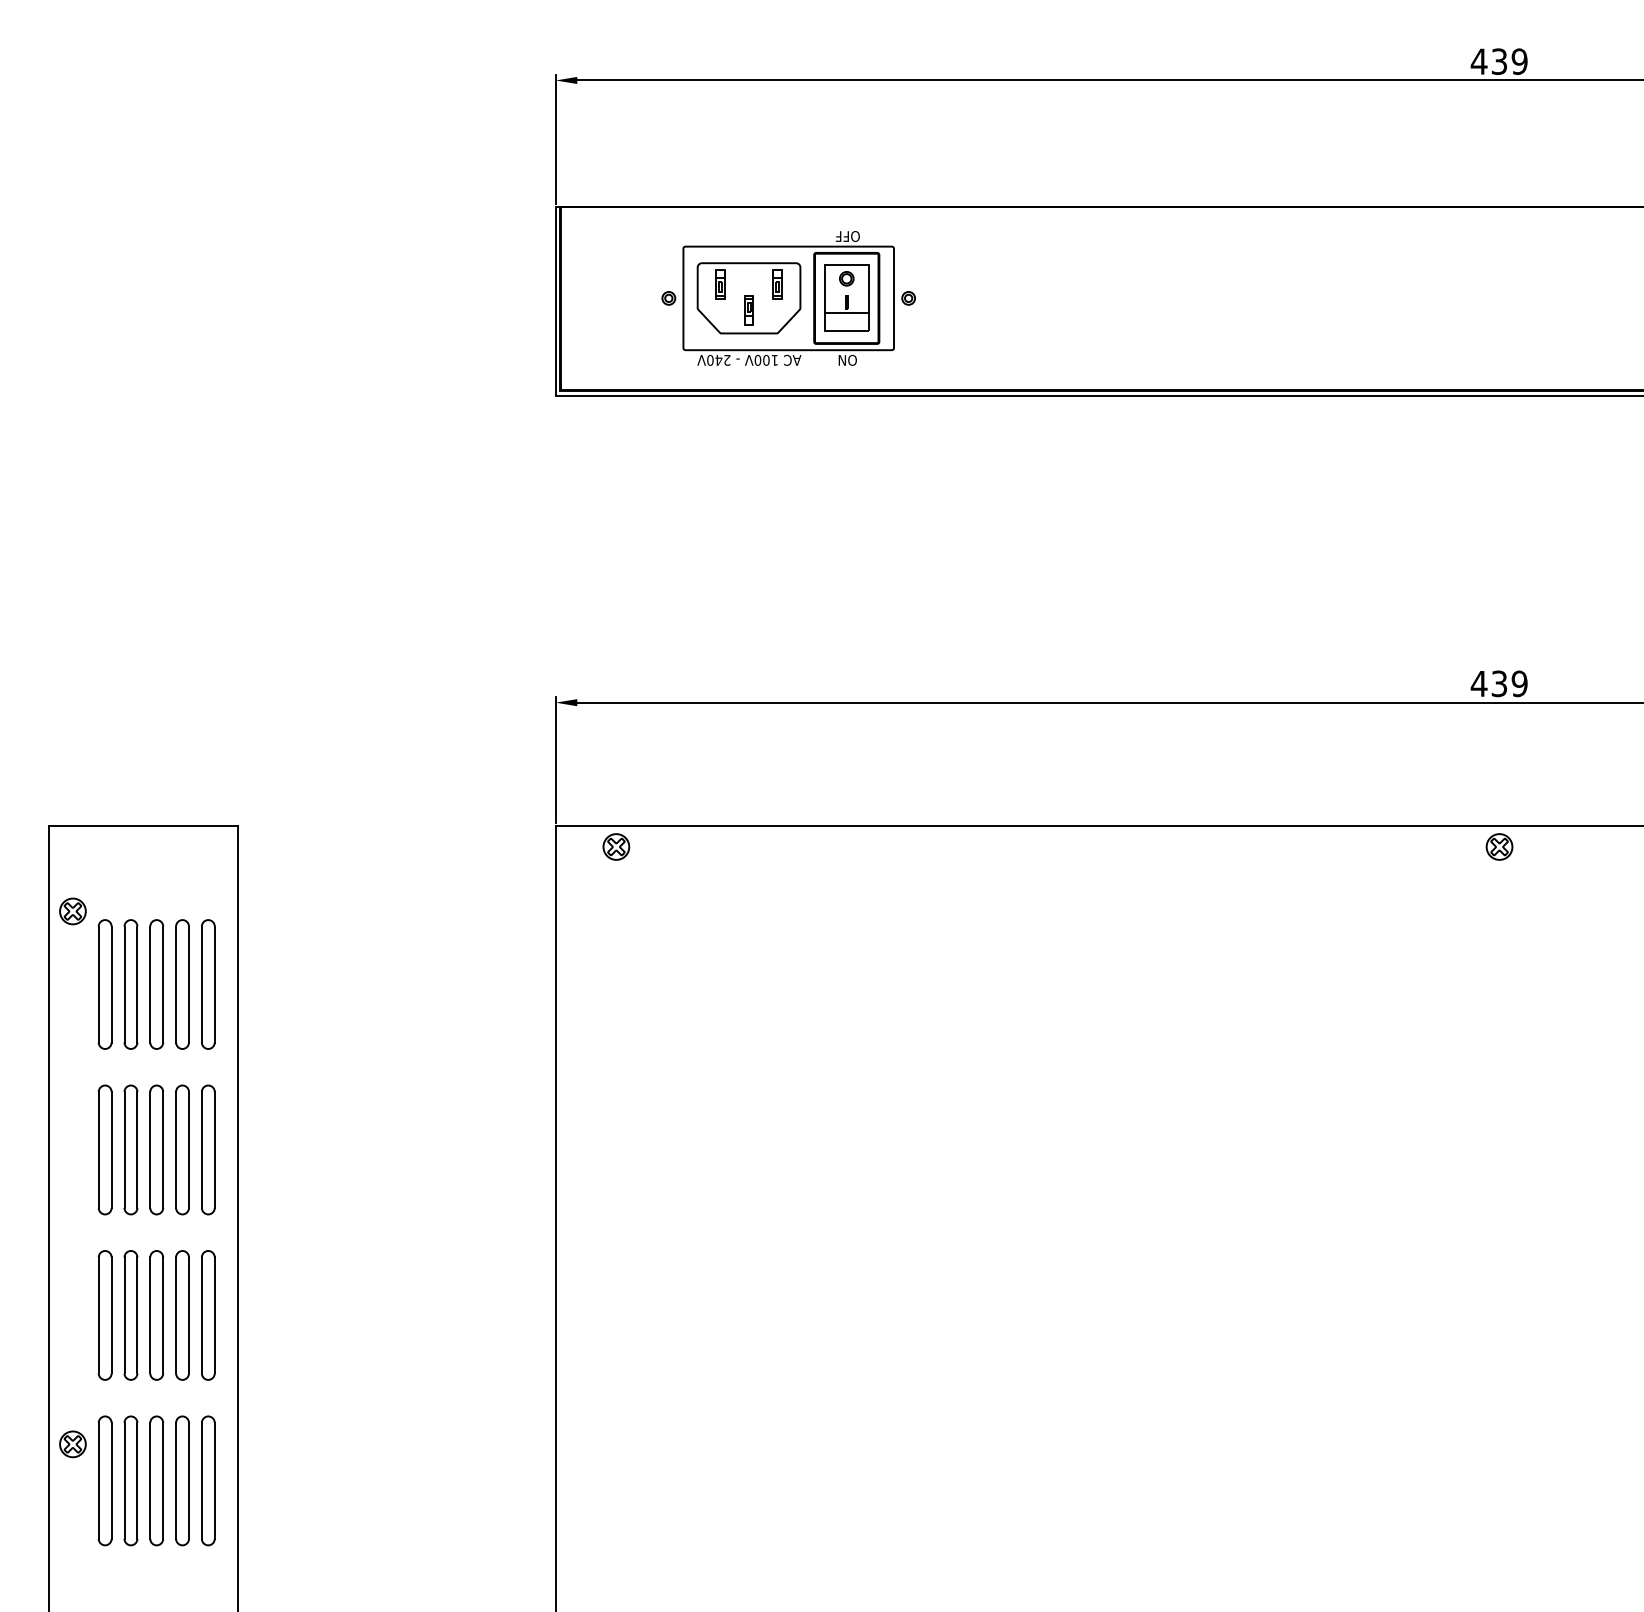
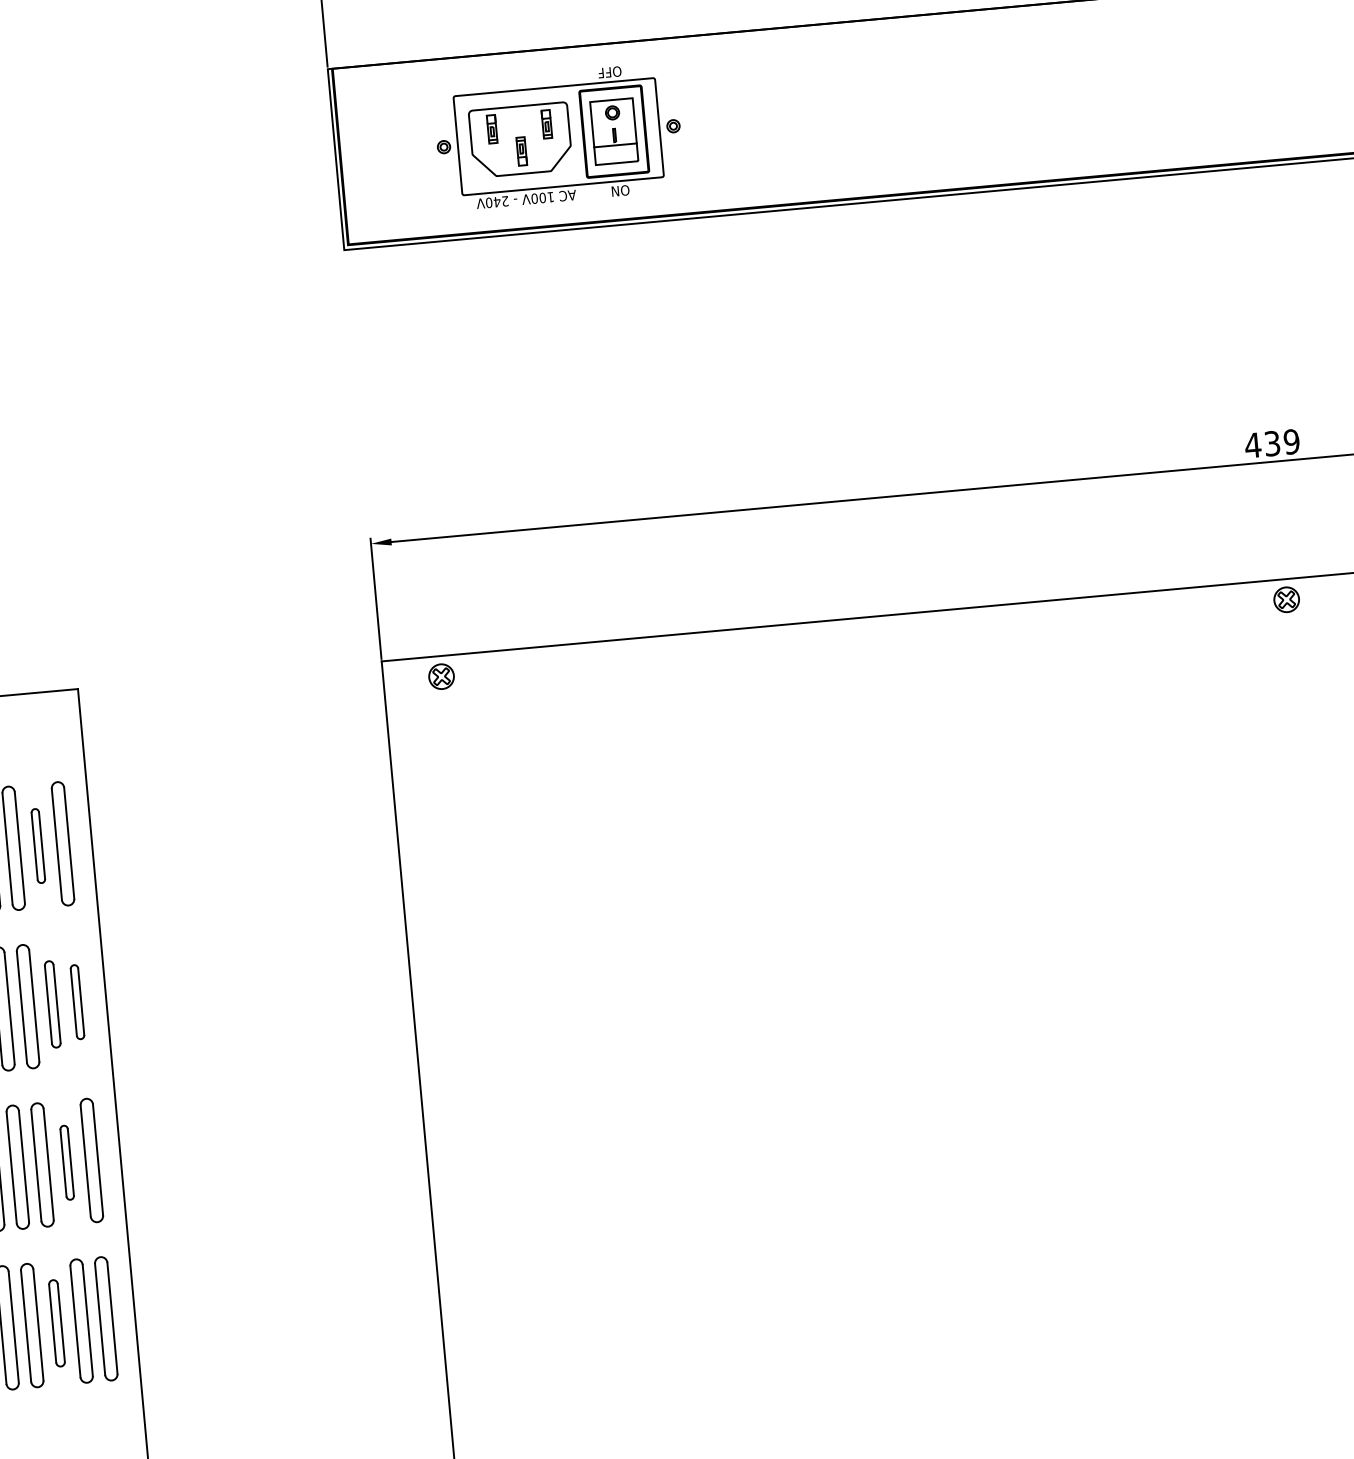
part: (182, 984) -> (38, 846), size x0.6
part: (182, 1149) -> (52, 1003), size x0.7
part: (208, 1149) -> (77, 1001), size x0.6
part: (182, 1315) -> (67, 1162), size x0.6
part: (156, 1480) -> (56, 1322), size x0.7

